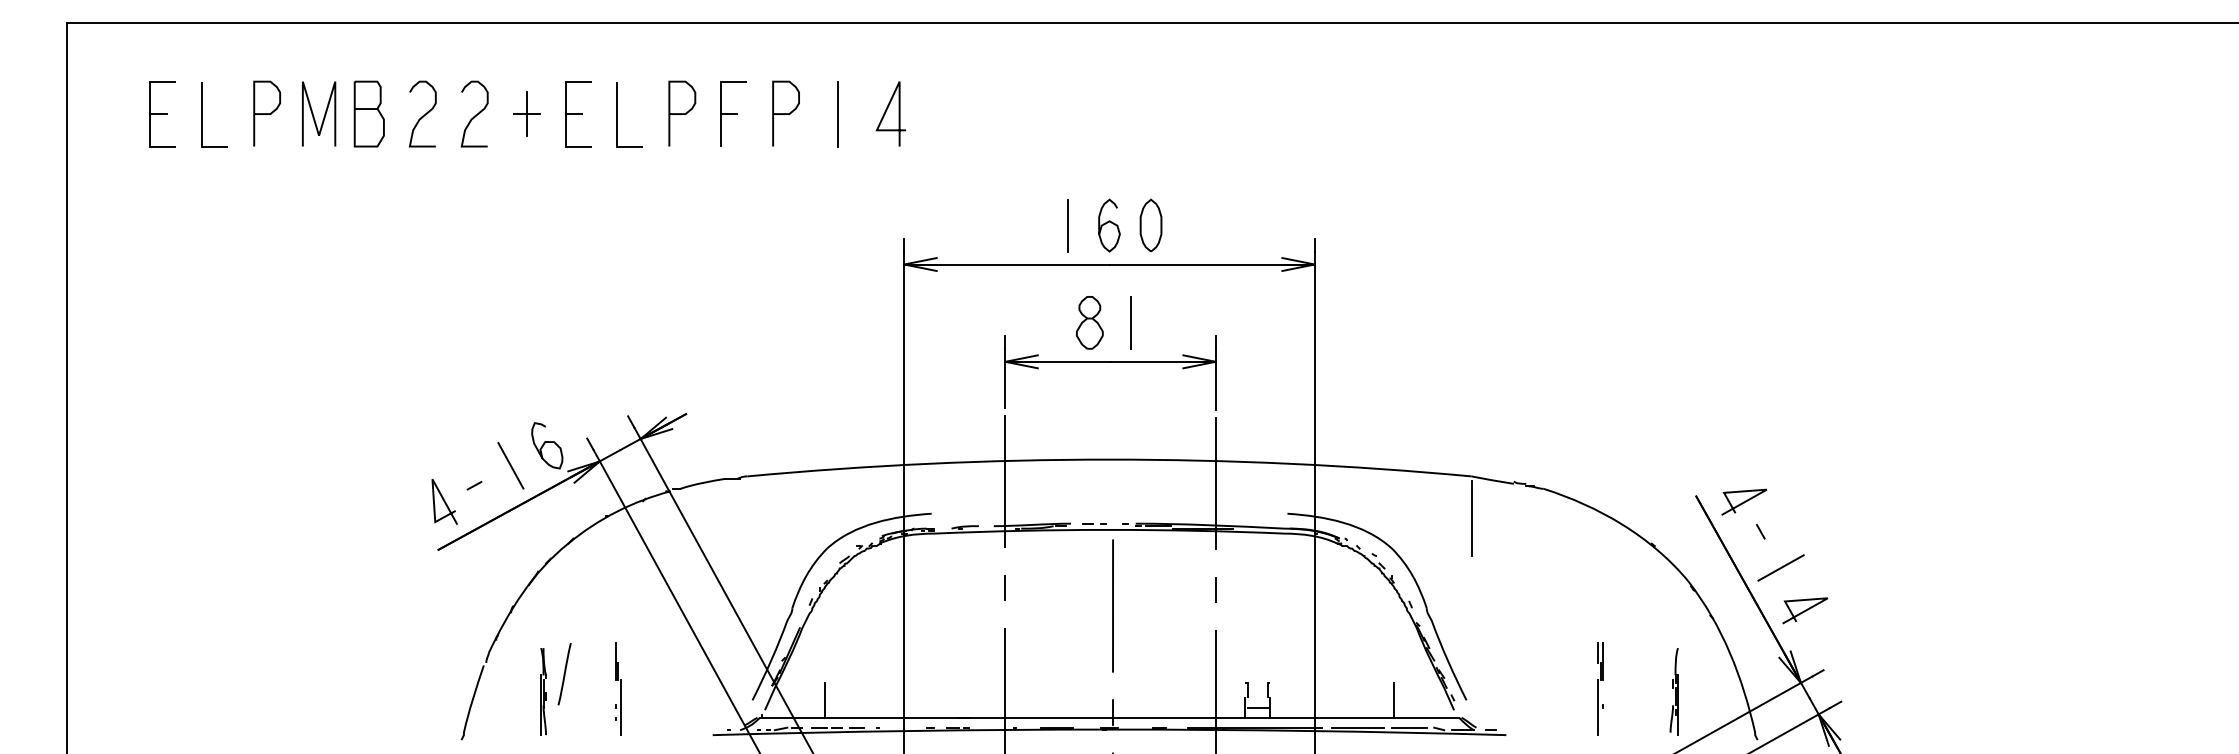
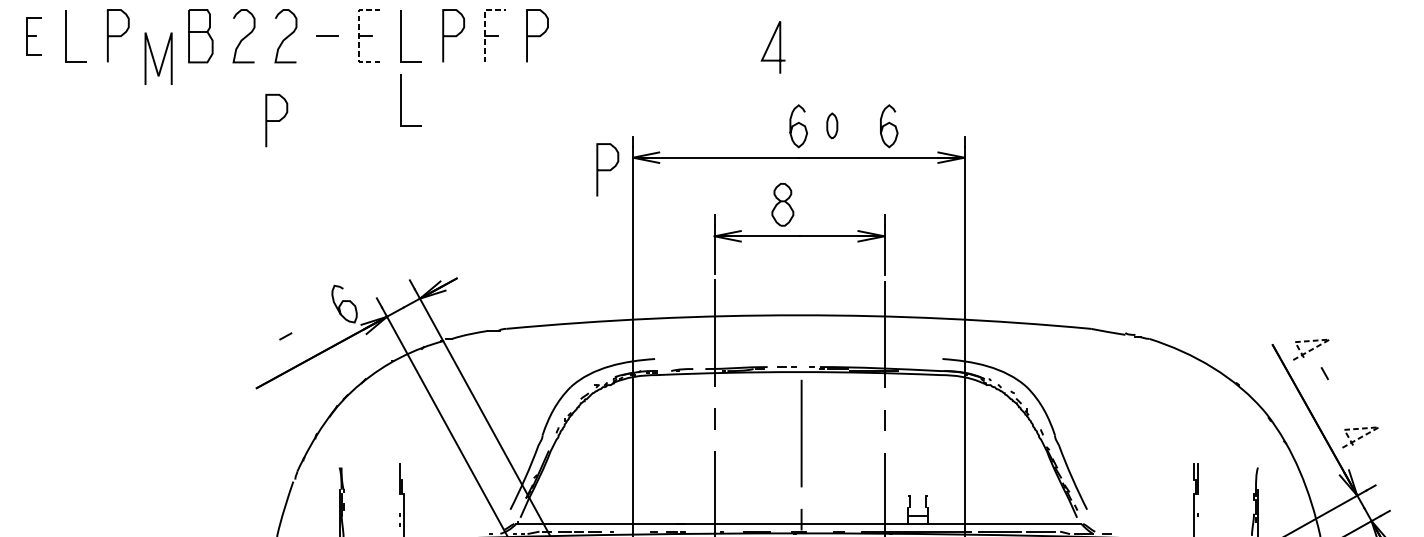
line: (721, 100) -> (485, 25), solid -> dashed
line: (886, 112) -> (769, 46), moved
line: (324, 113) -> (163, 58), moved
line: (526, 113) -> (327, 35), removed
line: (565, 113) -> (359, 35), solid -> dashed
line: (838, 113) -> (579, 35), removed
part: (162, 114) -> (33, 36), size x0.7
line: (617, 193) -> (401, 100), added
curve: (463, 218) -> (276, 120), added
curve: (1219, 223) -> (887, 124), added
part: (1150, 224) -> (831, 125), size x0.6
line: (1068, 225) -> (765, 126), removed
curve: (872, 279) -> (607, 169), added
line: (1131, 322) -> (816, 204), removed
line: (510, 465) -> (314, 320), removed
line: (1758, 490) -> (1323, 340), solid -> dashed
line: (444, 501) -> (261, 349), removed
line: (1471, 518) -> (1091, 362), removed
line: (1780, 567) -> (1340, 402), removed
line: (1819, 598) -> (1372, 427), solid -> dashed
line: (564, 674) -> (358, 488), removed
line: (824, 699) -> (568, 509), removed
line: (1394, 699) -> (1028, 509), removed

